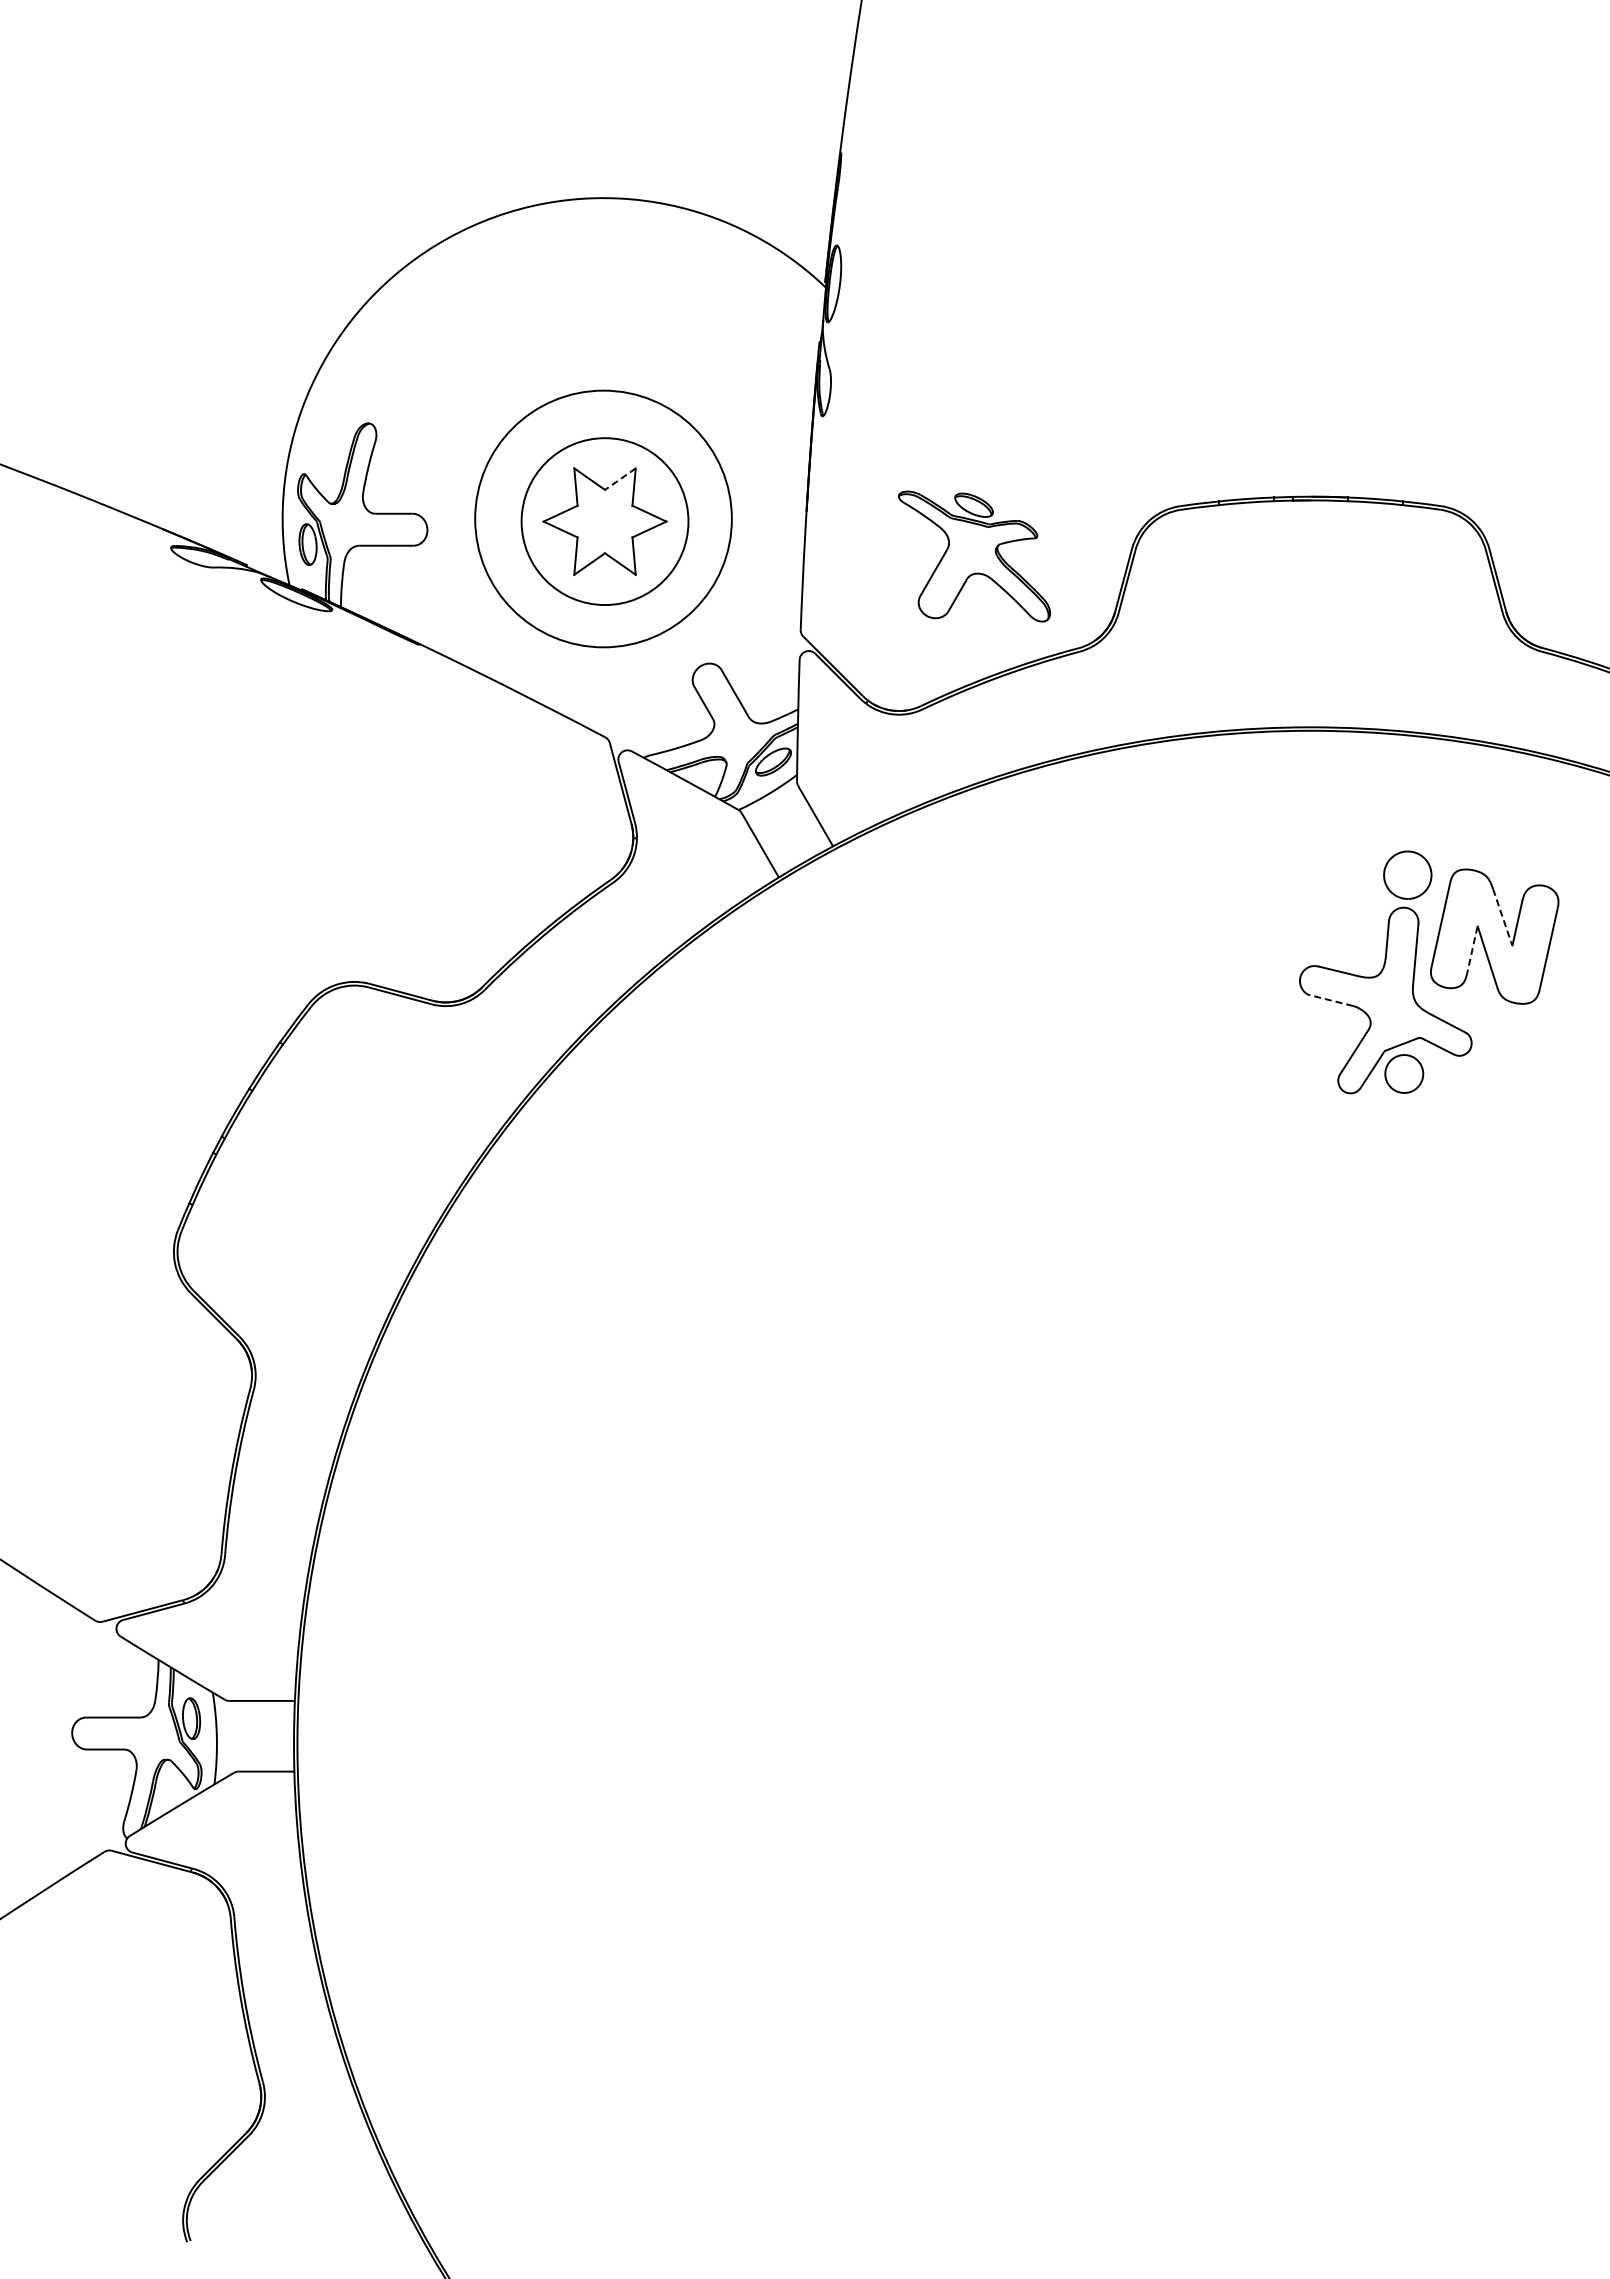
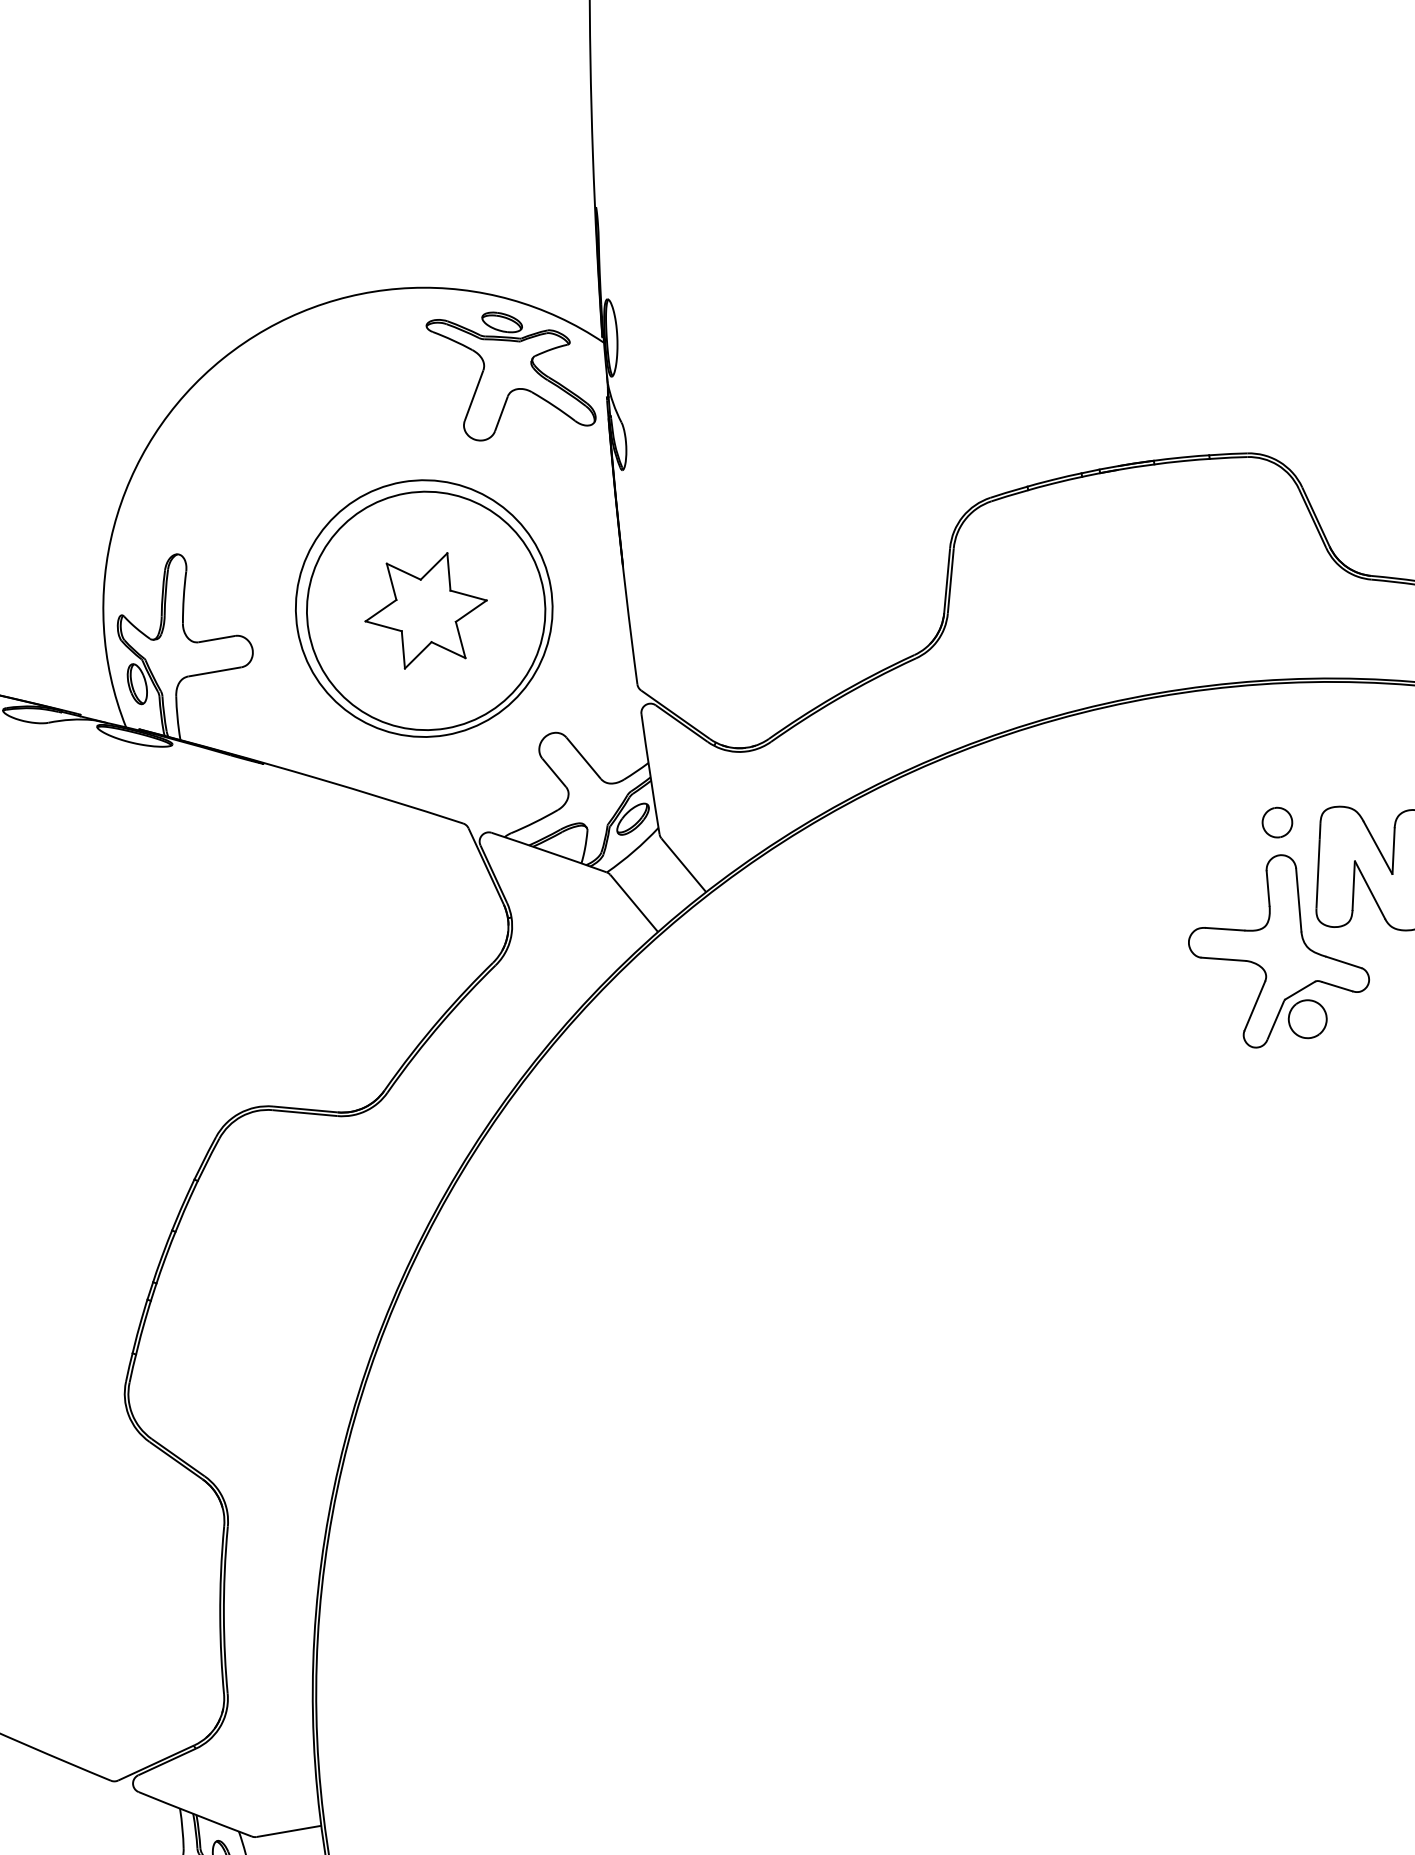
line: (620, 479) -> (434, 566), dashed -> solid
circle: (604, 521) -> (425, 610), size x1.43
part: (974, 556) -> (511, 372), moved
part: (1407, 874) -> (1276, 822), size x0.62
line: (1502, 917) -> (1377, 848), dashed -> solid
line: (1472, 950) -> (1353, 885), dashed -> solid
line: (1331, 1000) -> (1223, 959), dashed -> solid

